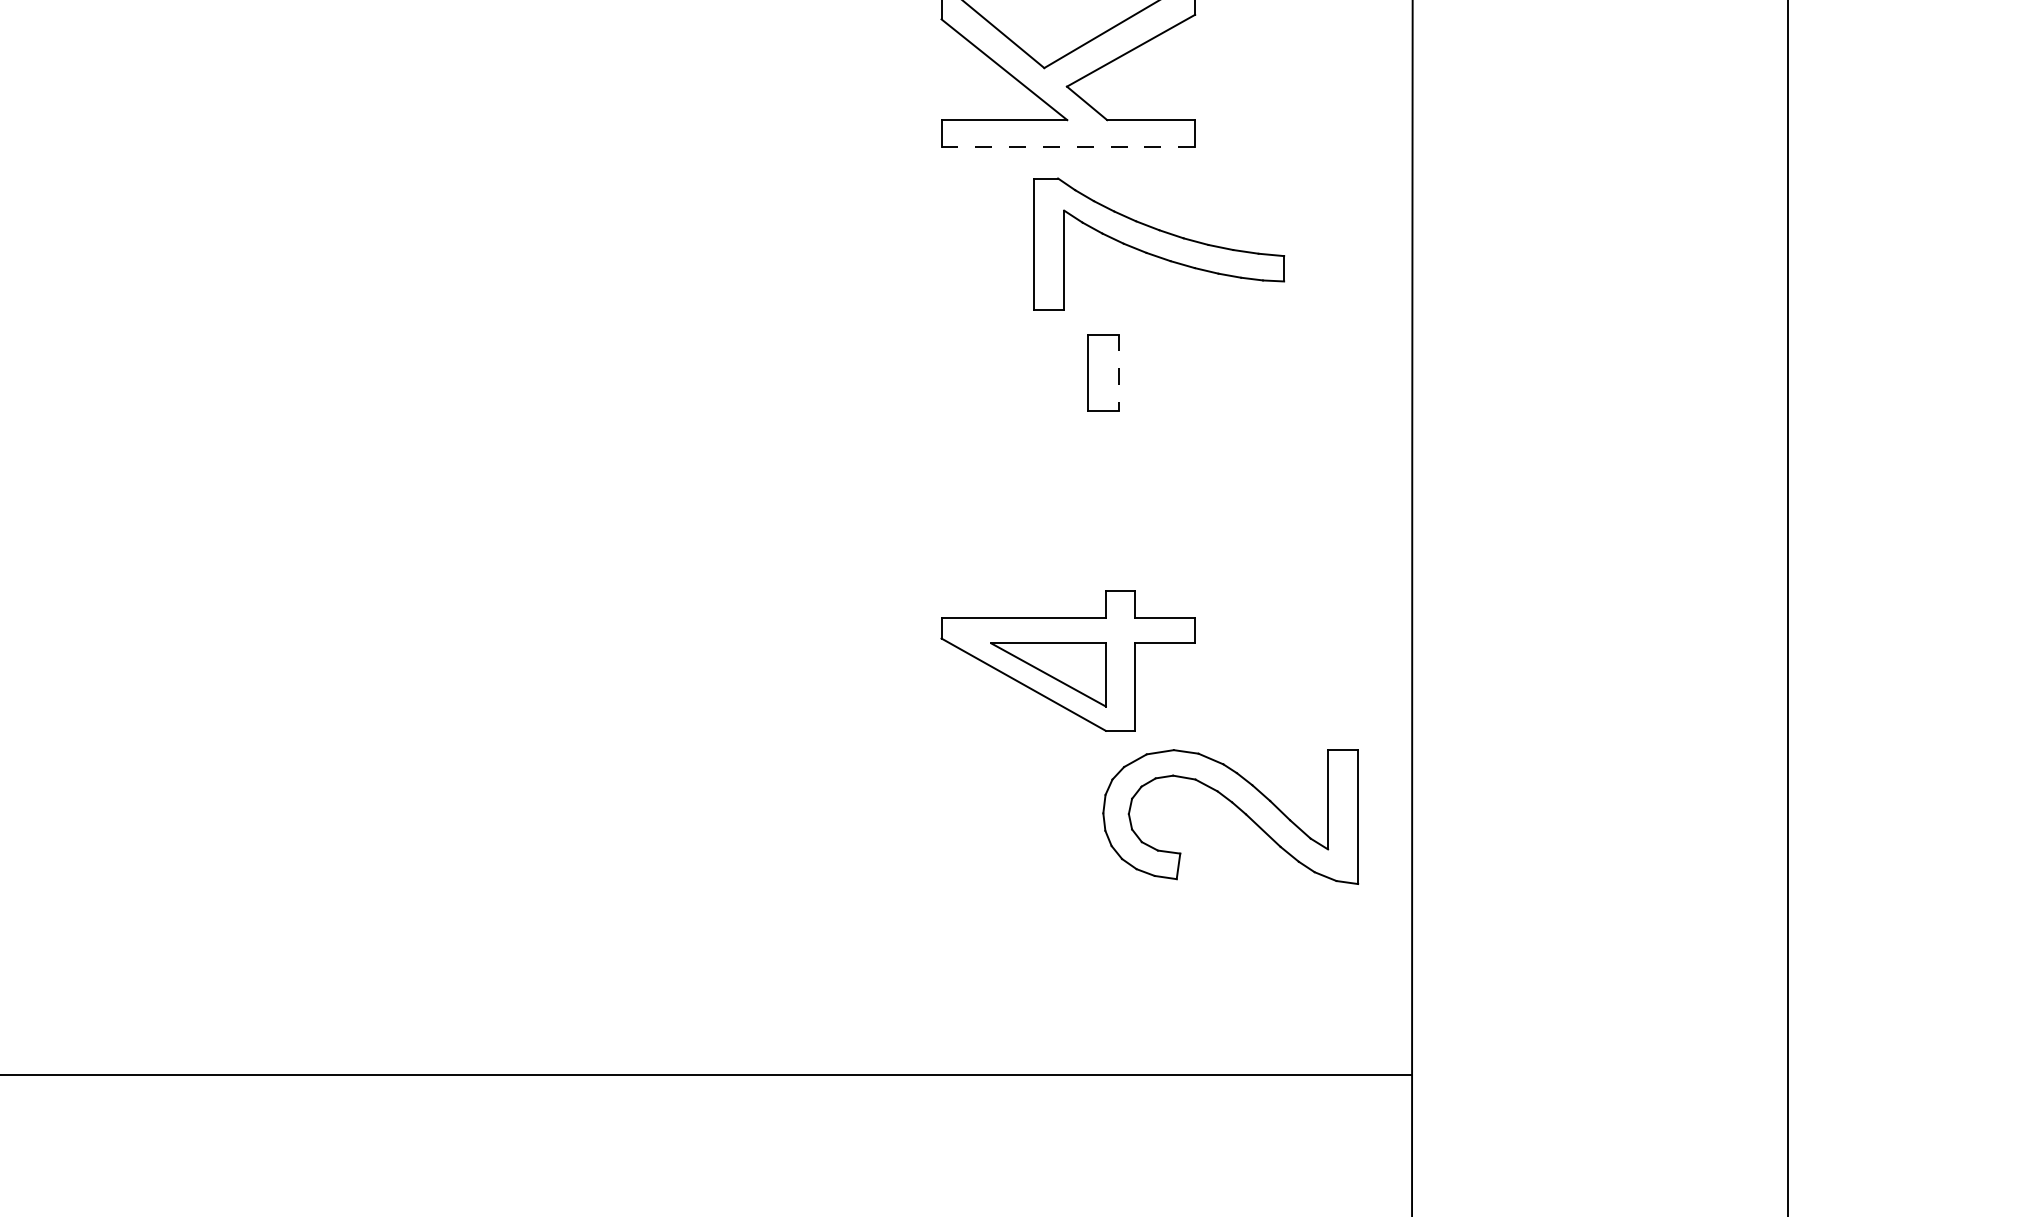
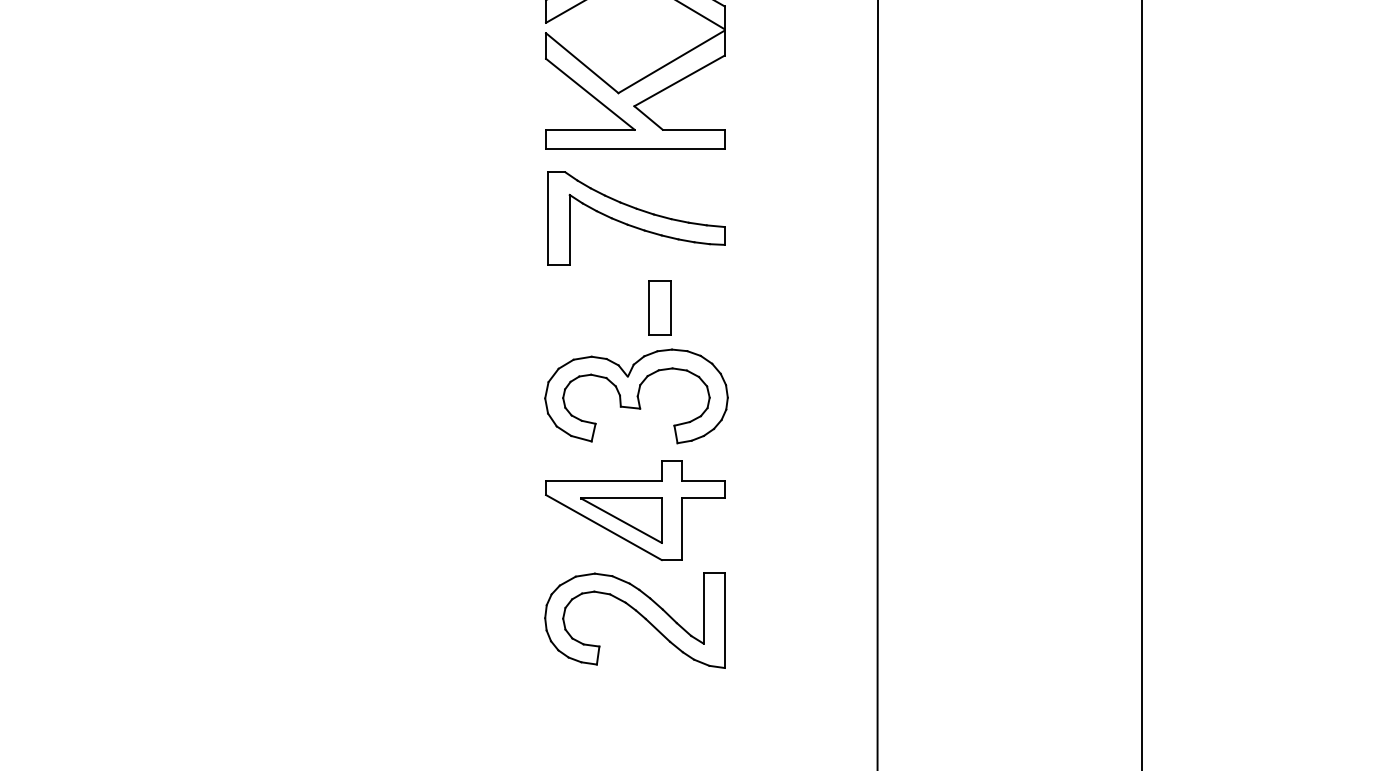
line: (1068, 147) -> (635, 149), dashed -> solid
part: (1159, 243) -> (636, 218), moved
line: (1119, 373) -> (671, 308), dashed -> solid
part: (1069, 498) -> (636, 396), added
part: (1237, 808) -> (639, 614), moved

